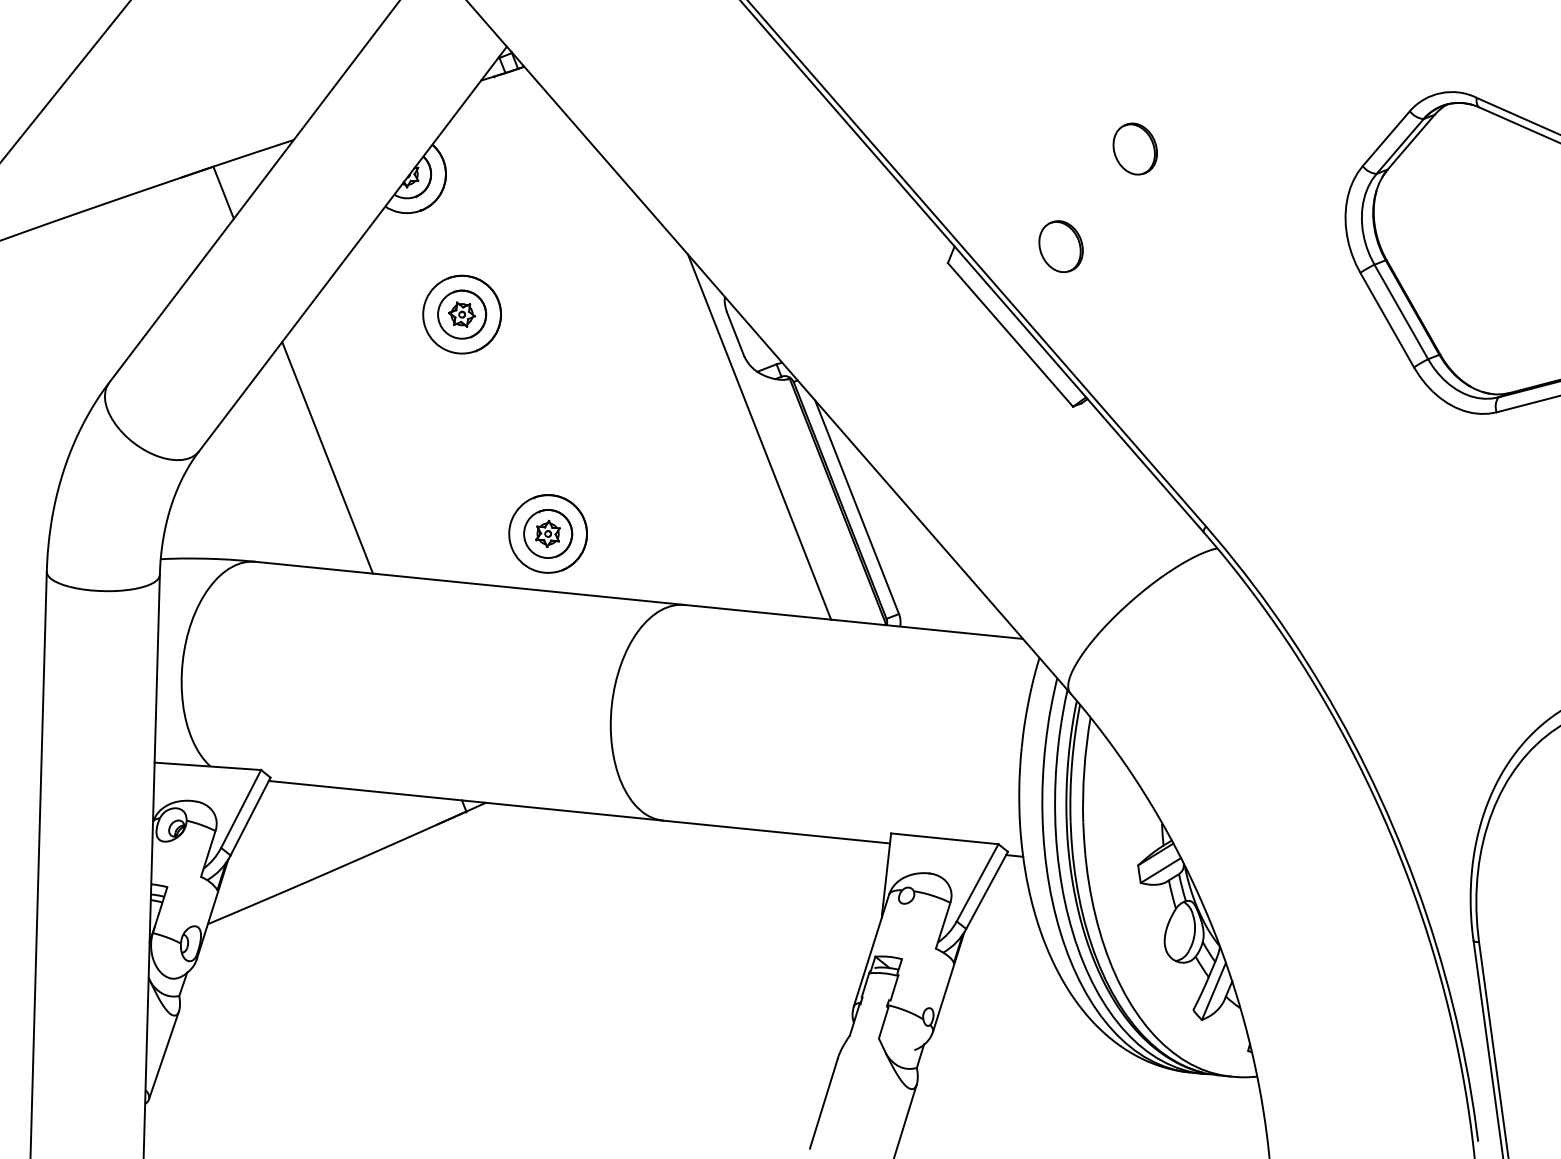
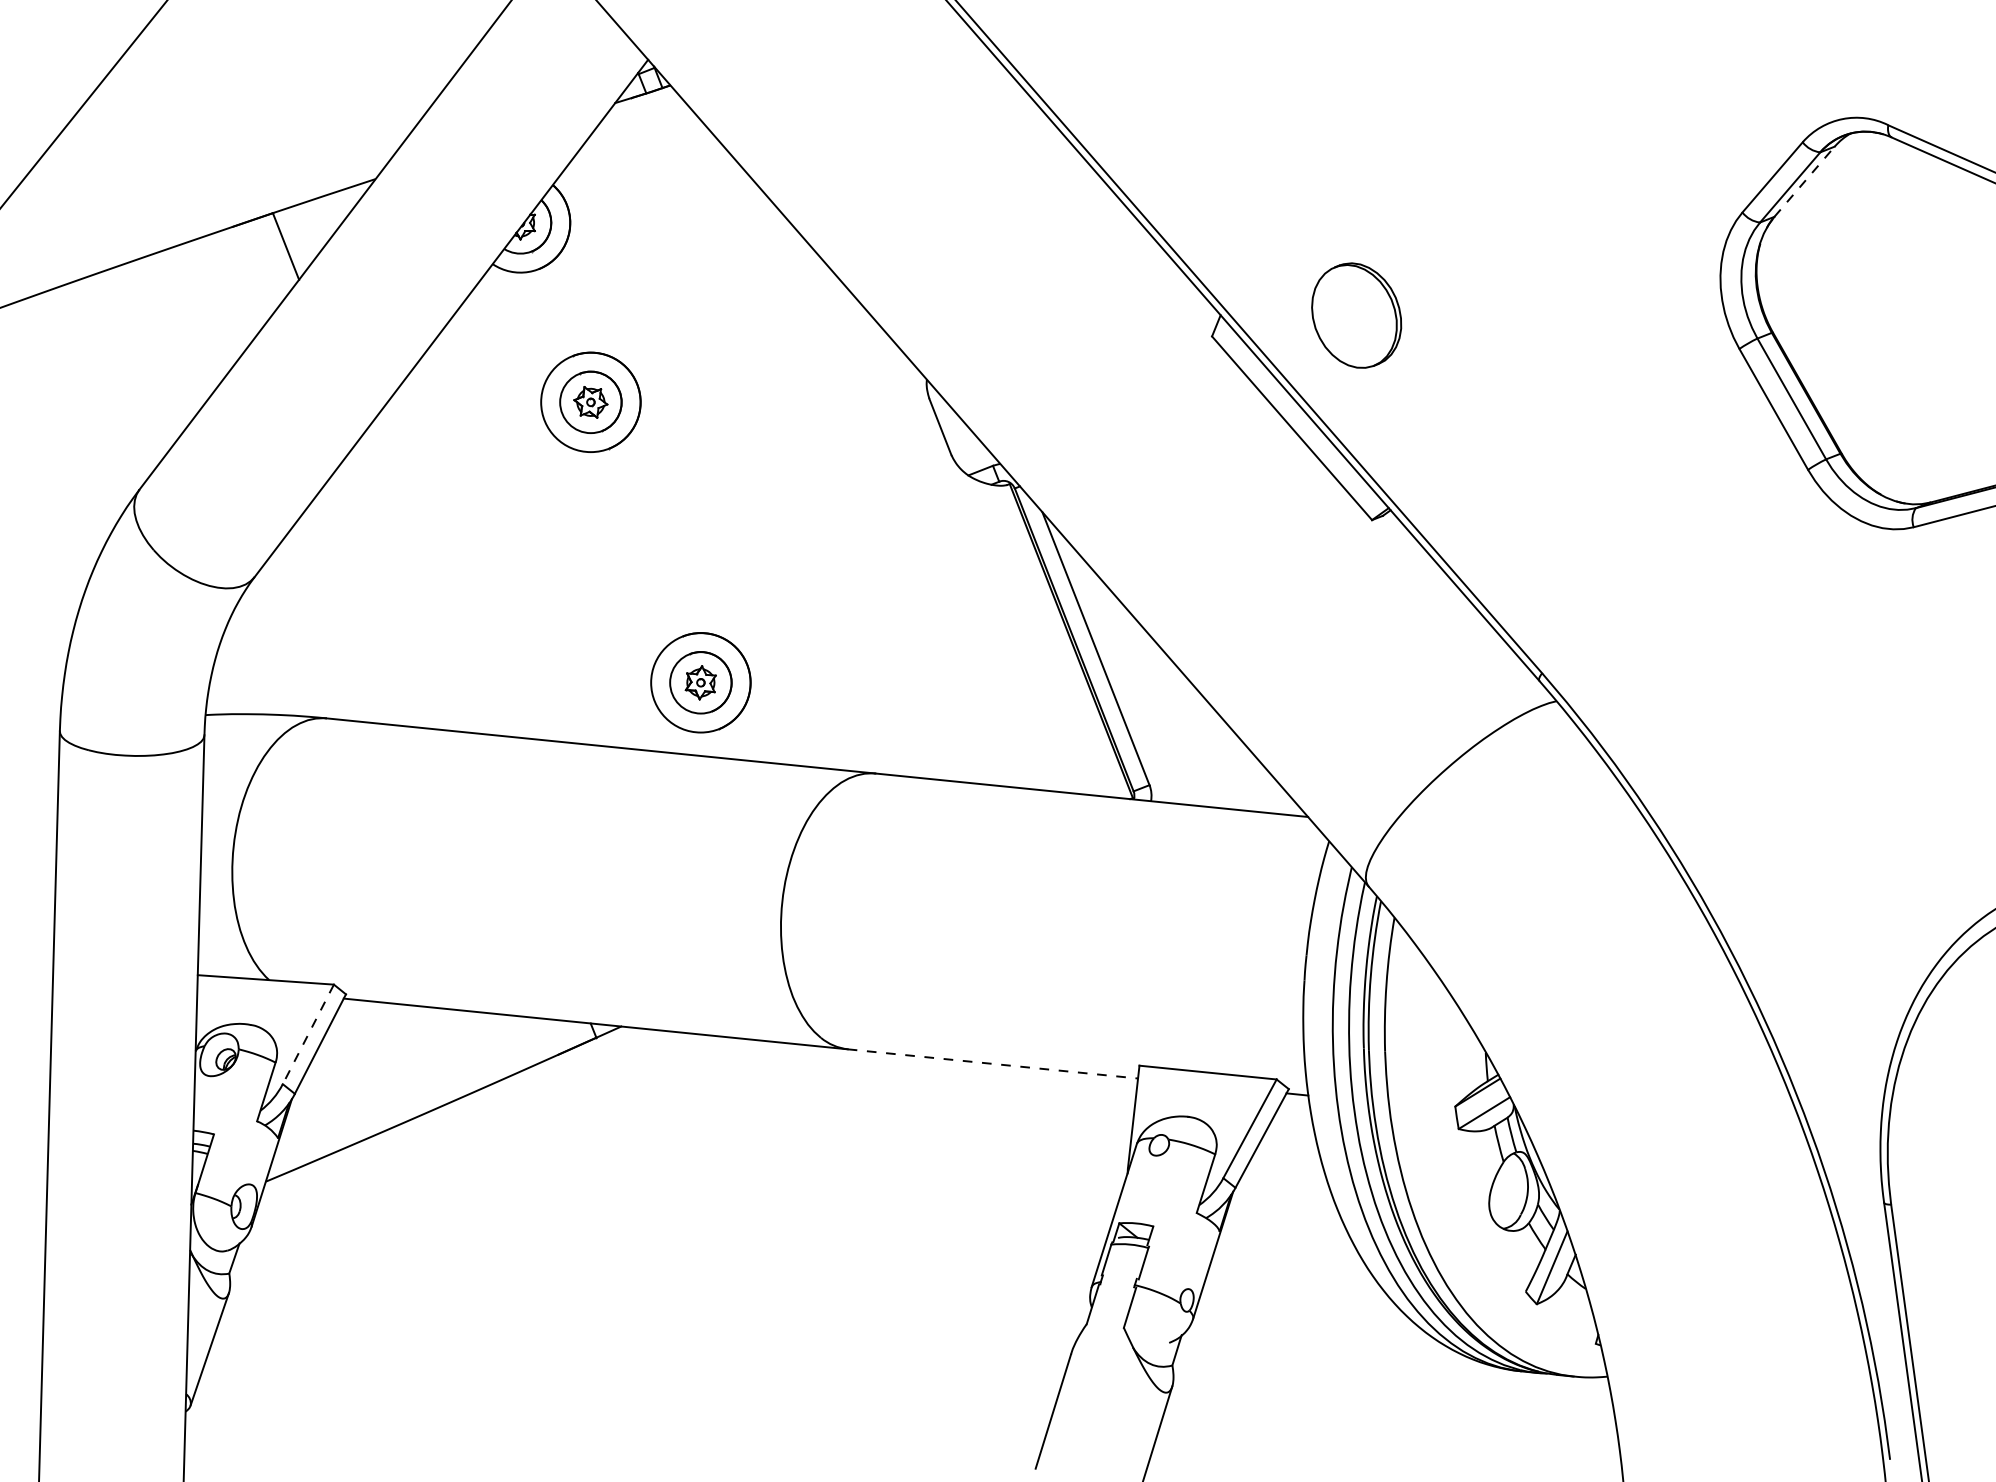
line: (1411, 141) -> (1804, 181), solid -> dashed
part: (1135, 148) -> (1451, 190), removed
part: (1060, 245) -> (1356, 314), size x1.6
line: (758, 436) -> (970, 558), removed
line: (327, 457) -> (418, 585), removed
line: (241, 809) -> (308, 1034), solid -> dashed
line: (776, 831) -> (992, 1063), solid -> dashed

